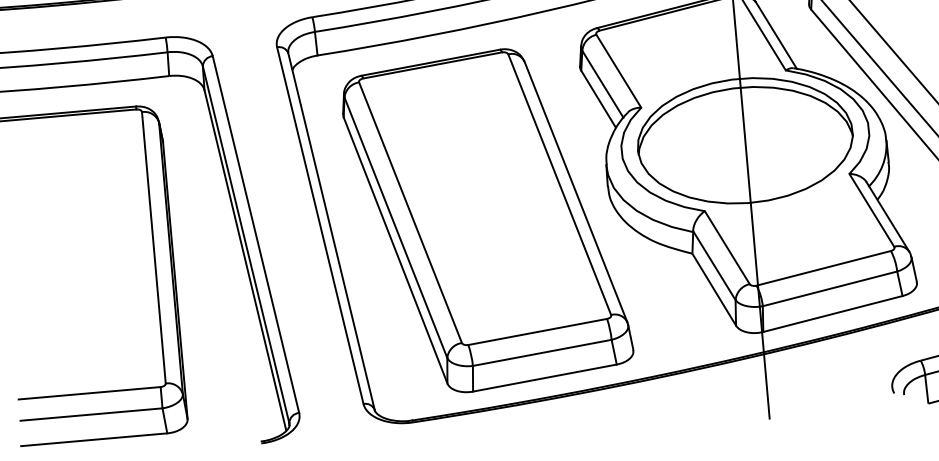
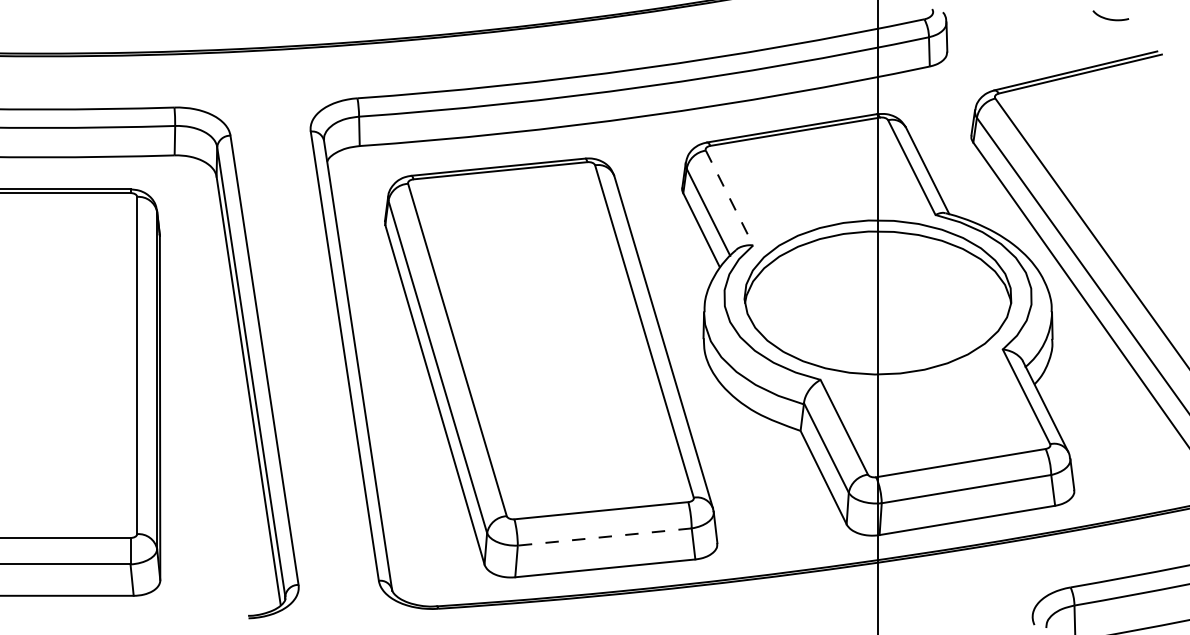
line: (618, 71) -> (729, 198), solid -> dashed
line: (542, 353) -> (604, 537), solid -> dashed

